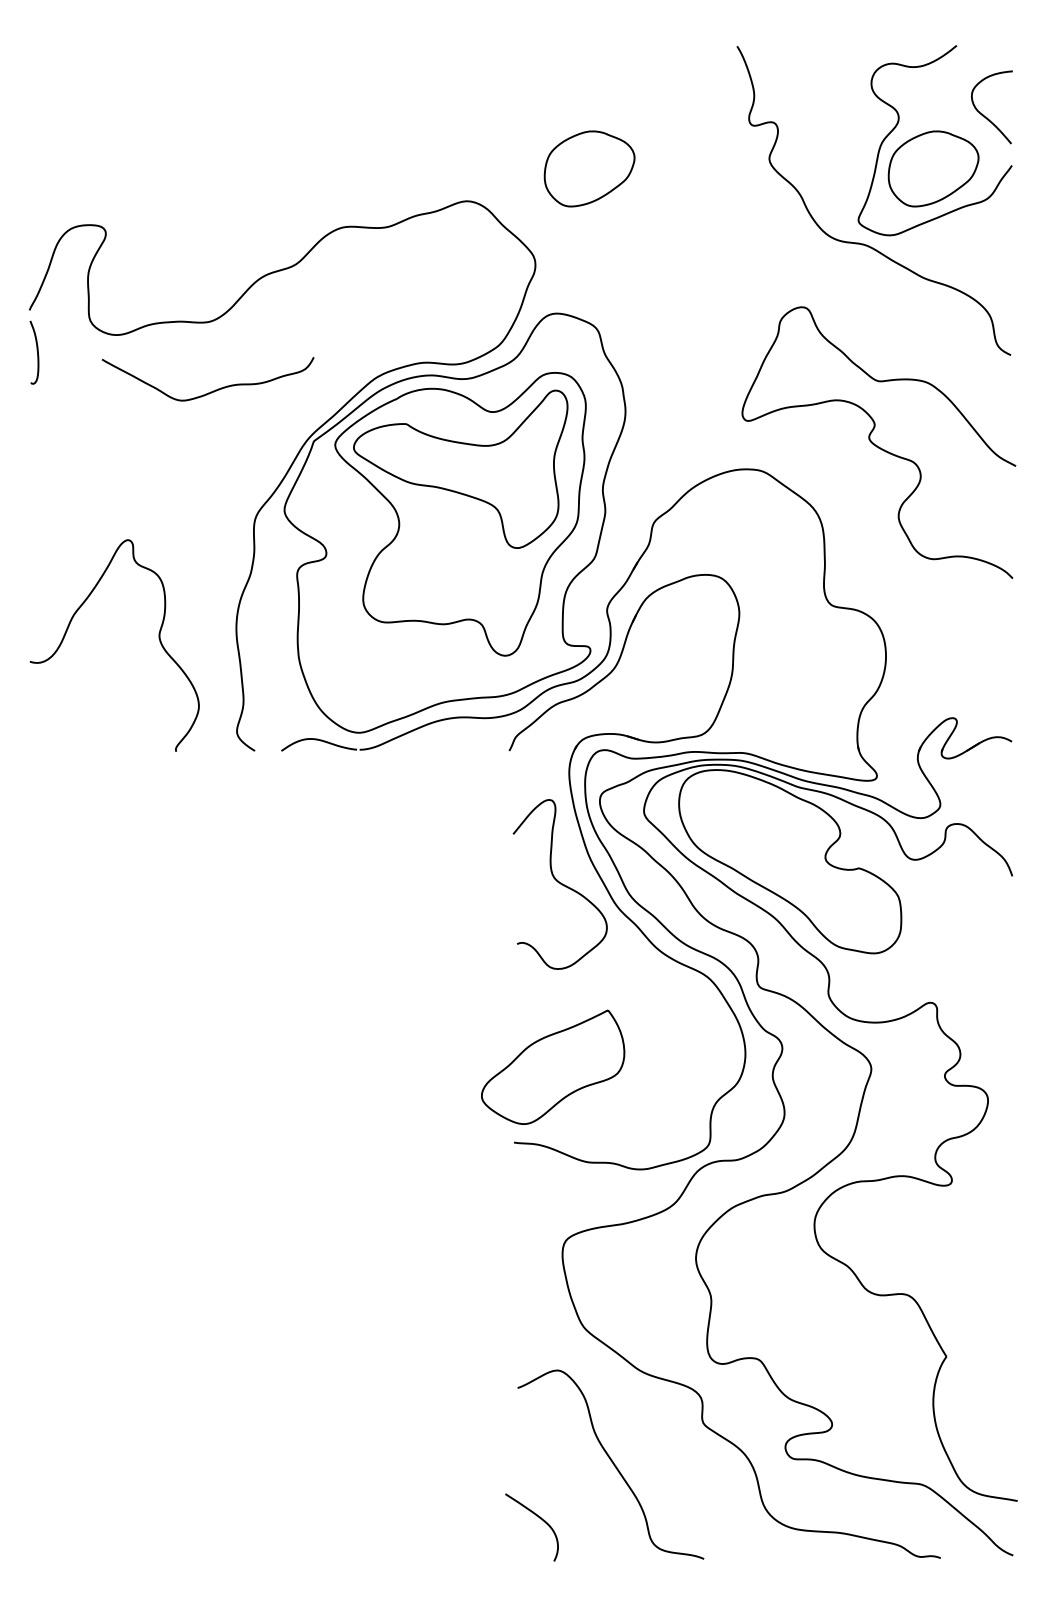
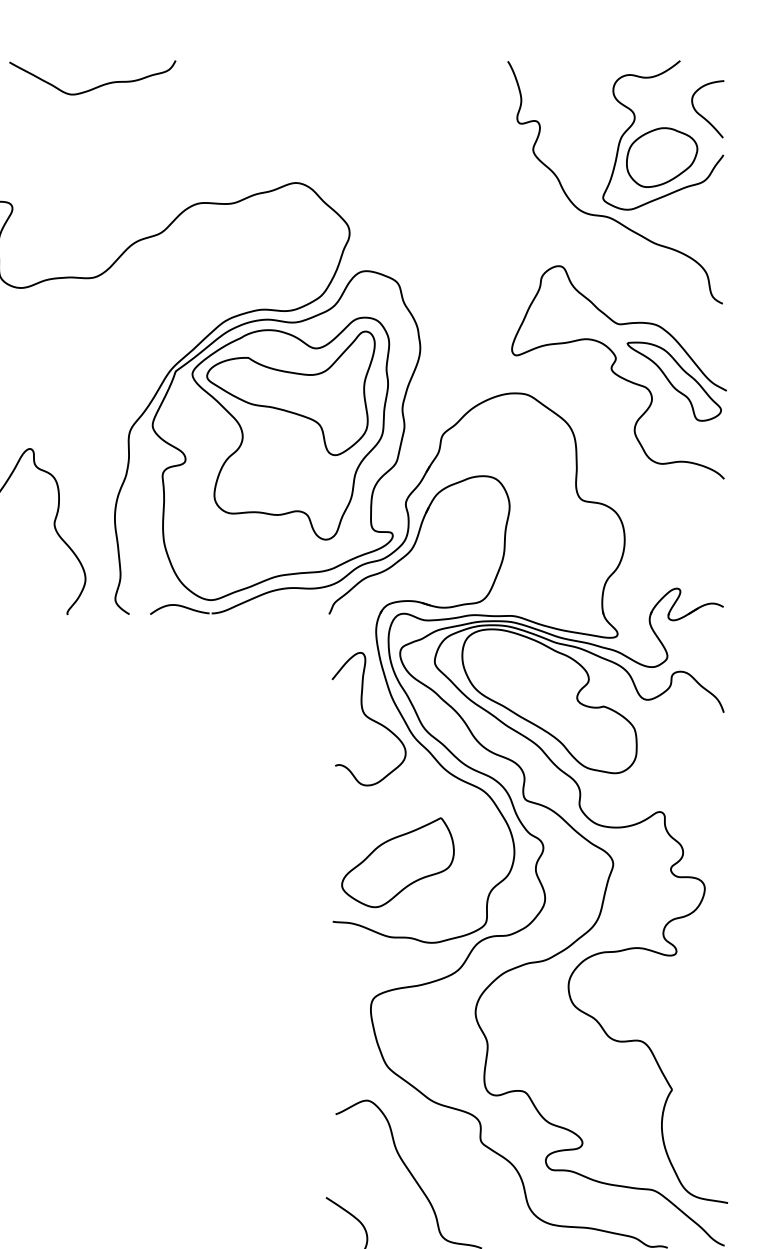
part: (589, 168) -> (392, 157), removed
curve: (210, 391) -> (94, 87), moved
part: (948, 454) -> (673, 381), added
part: (553, 1066) -> (398, 862), moved

